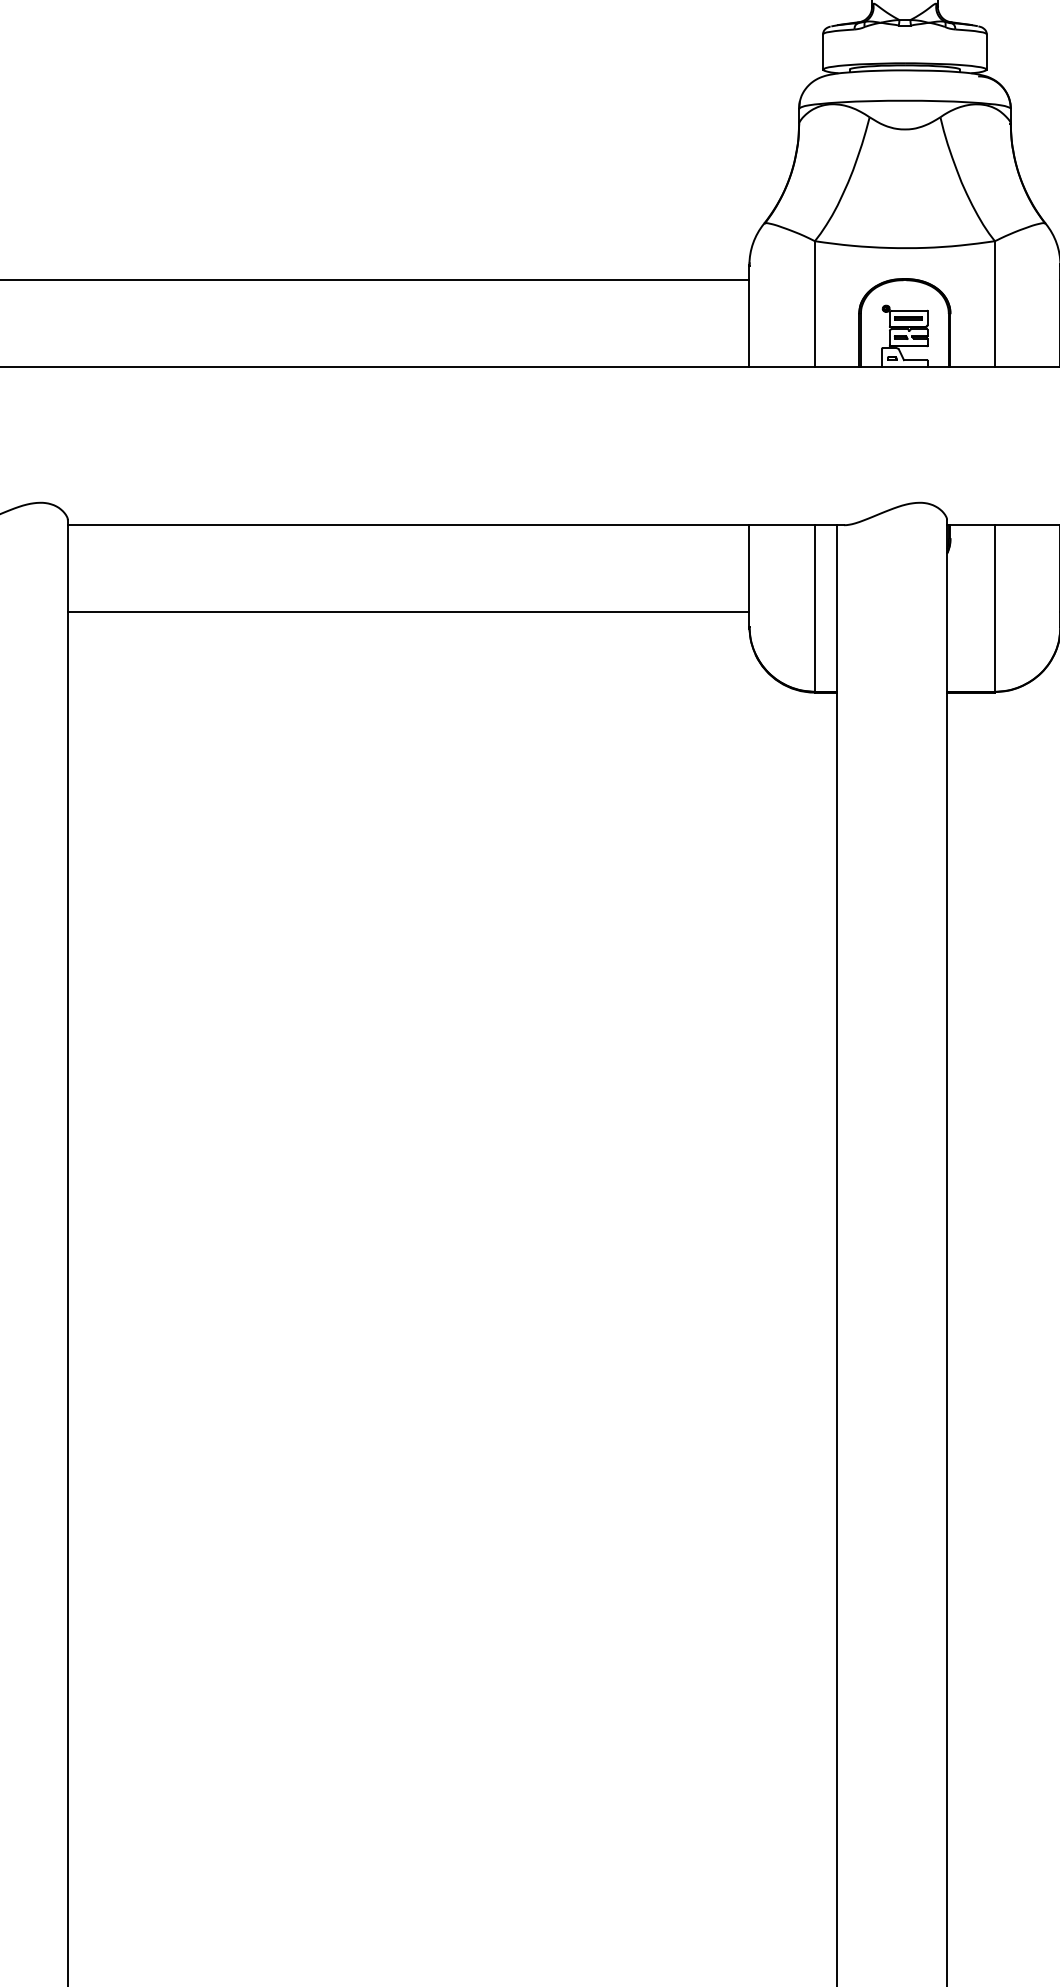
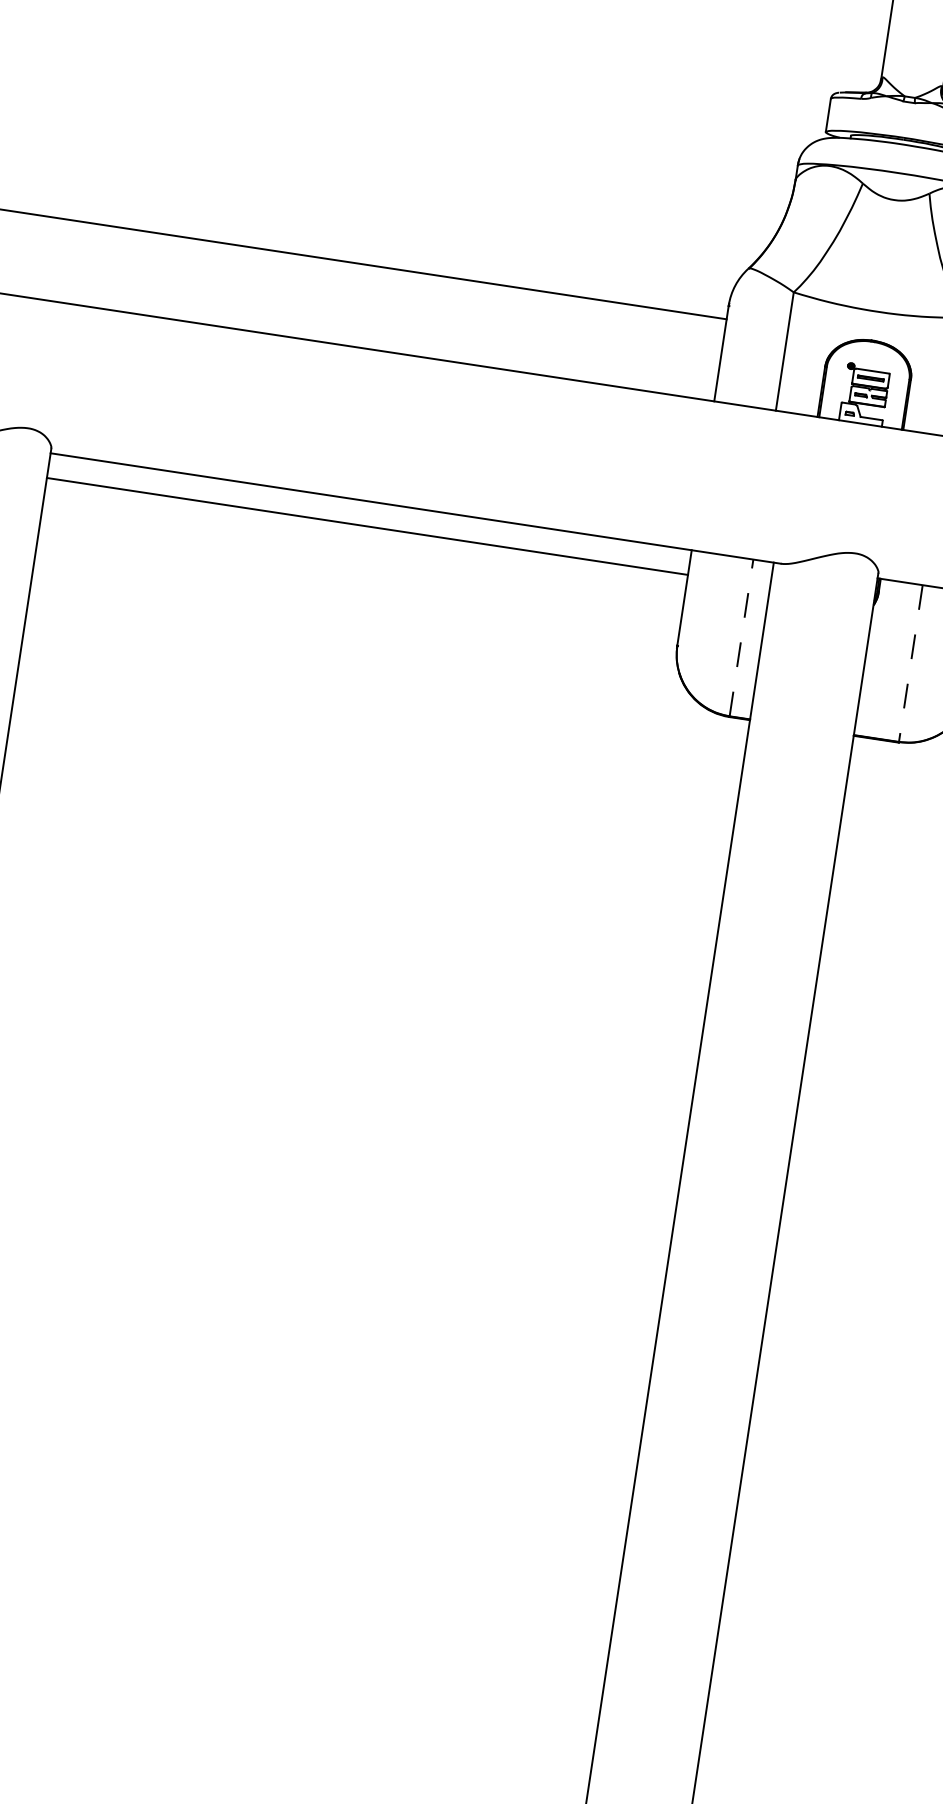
line: (814, 608) -> (741, 637), solid -> dashed
line: (994, 609) -> (910, 664), solid -> dashed
line: (408, 612) -> (367, 526), moved

